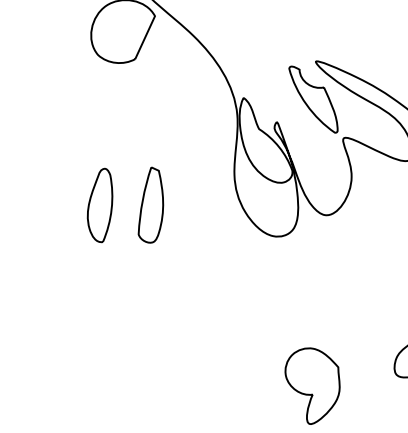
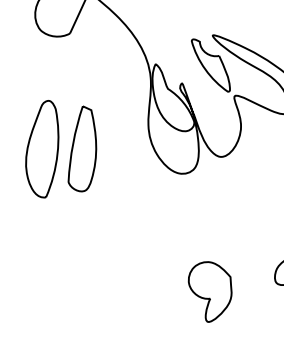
part: (150, 204) -> (82, 148), size x1.43
part: (99, 205) -> (41, 149), size x1.67

